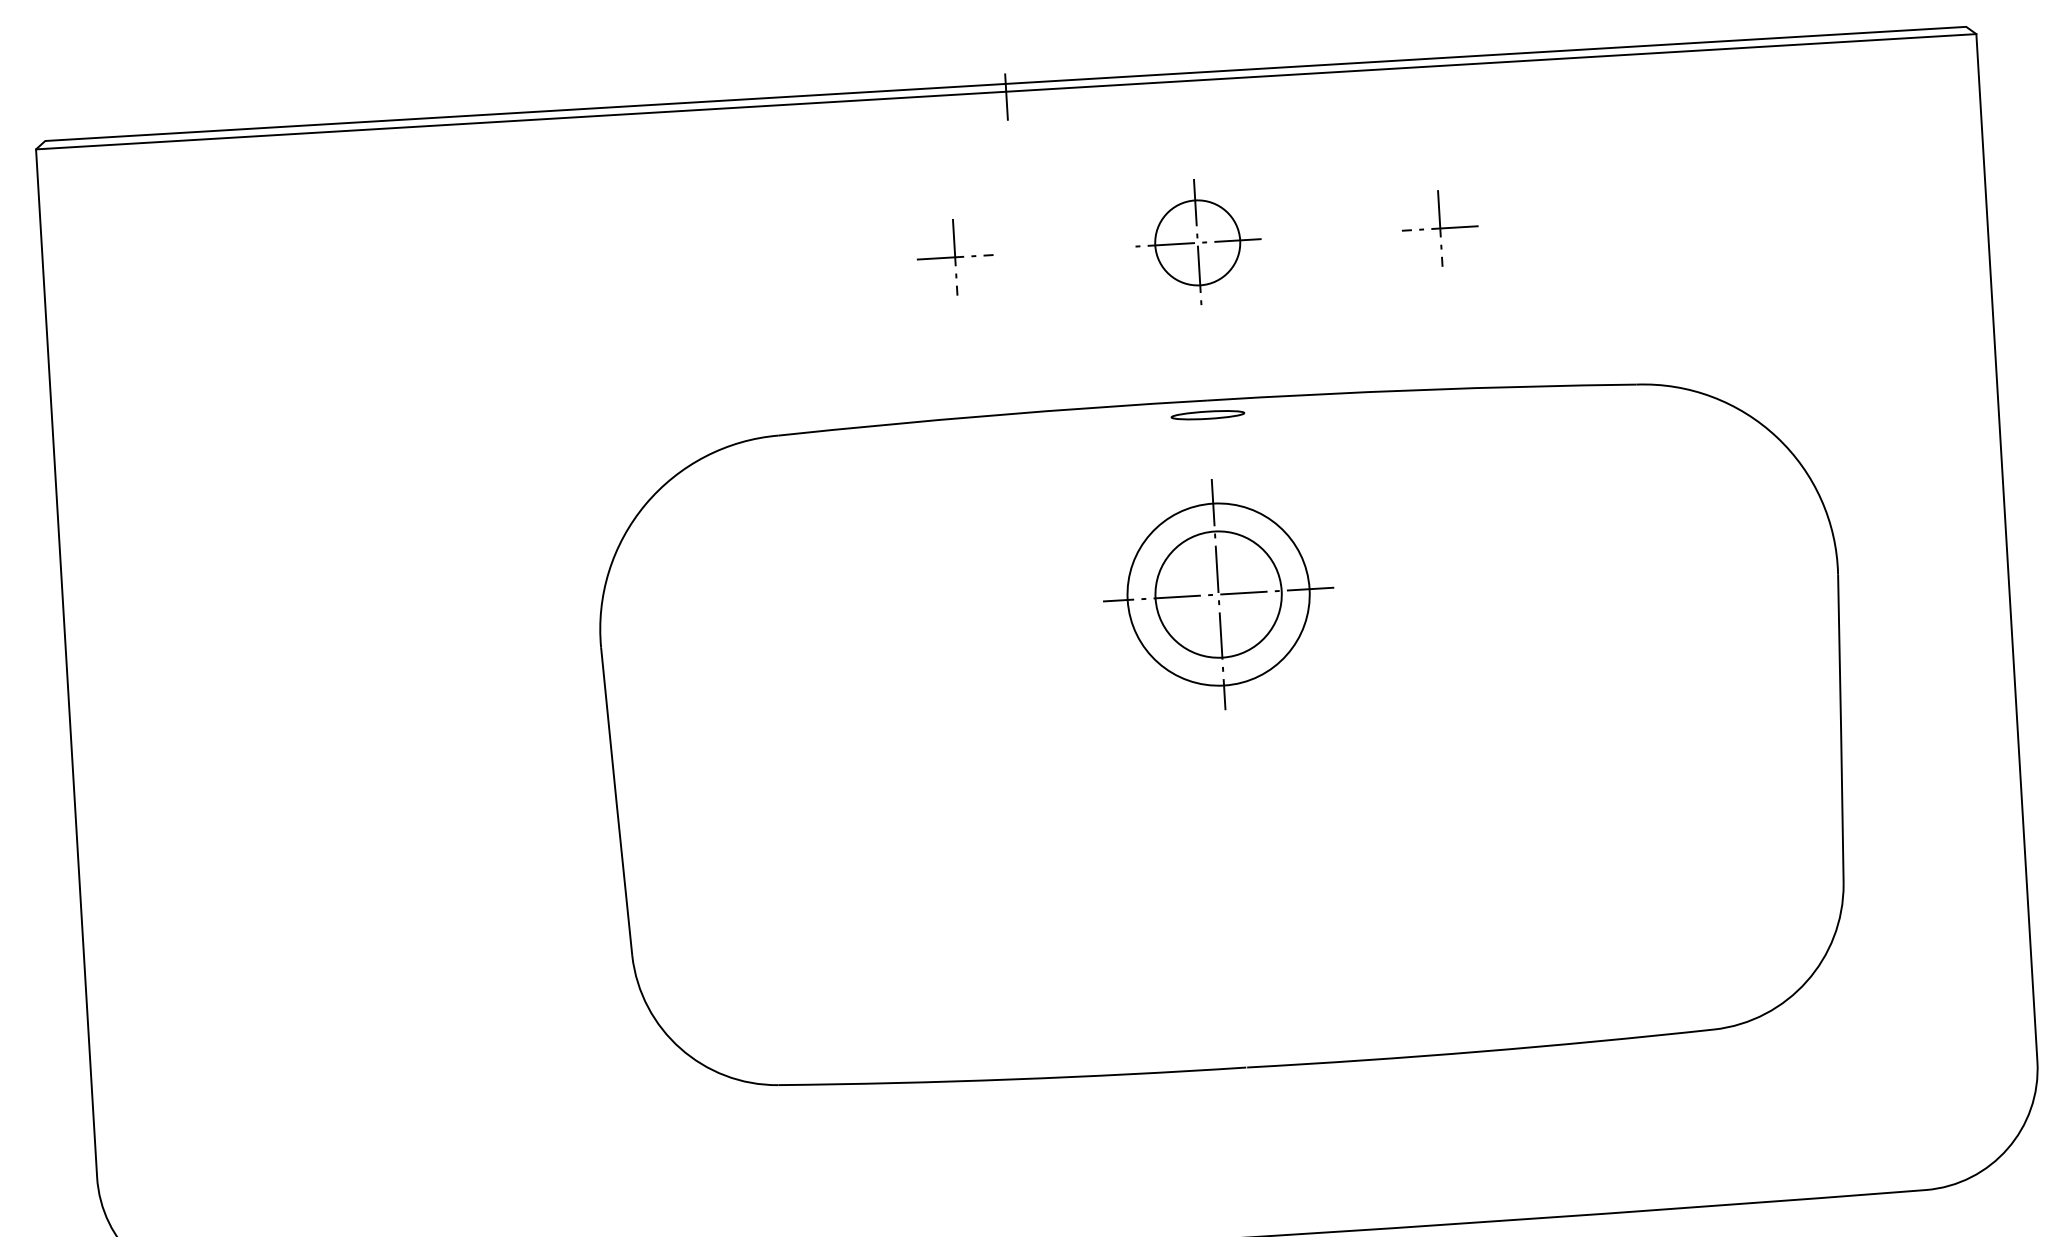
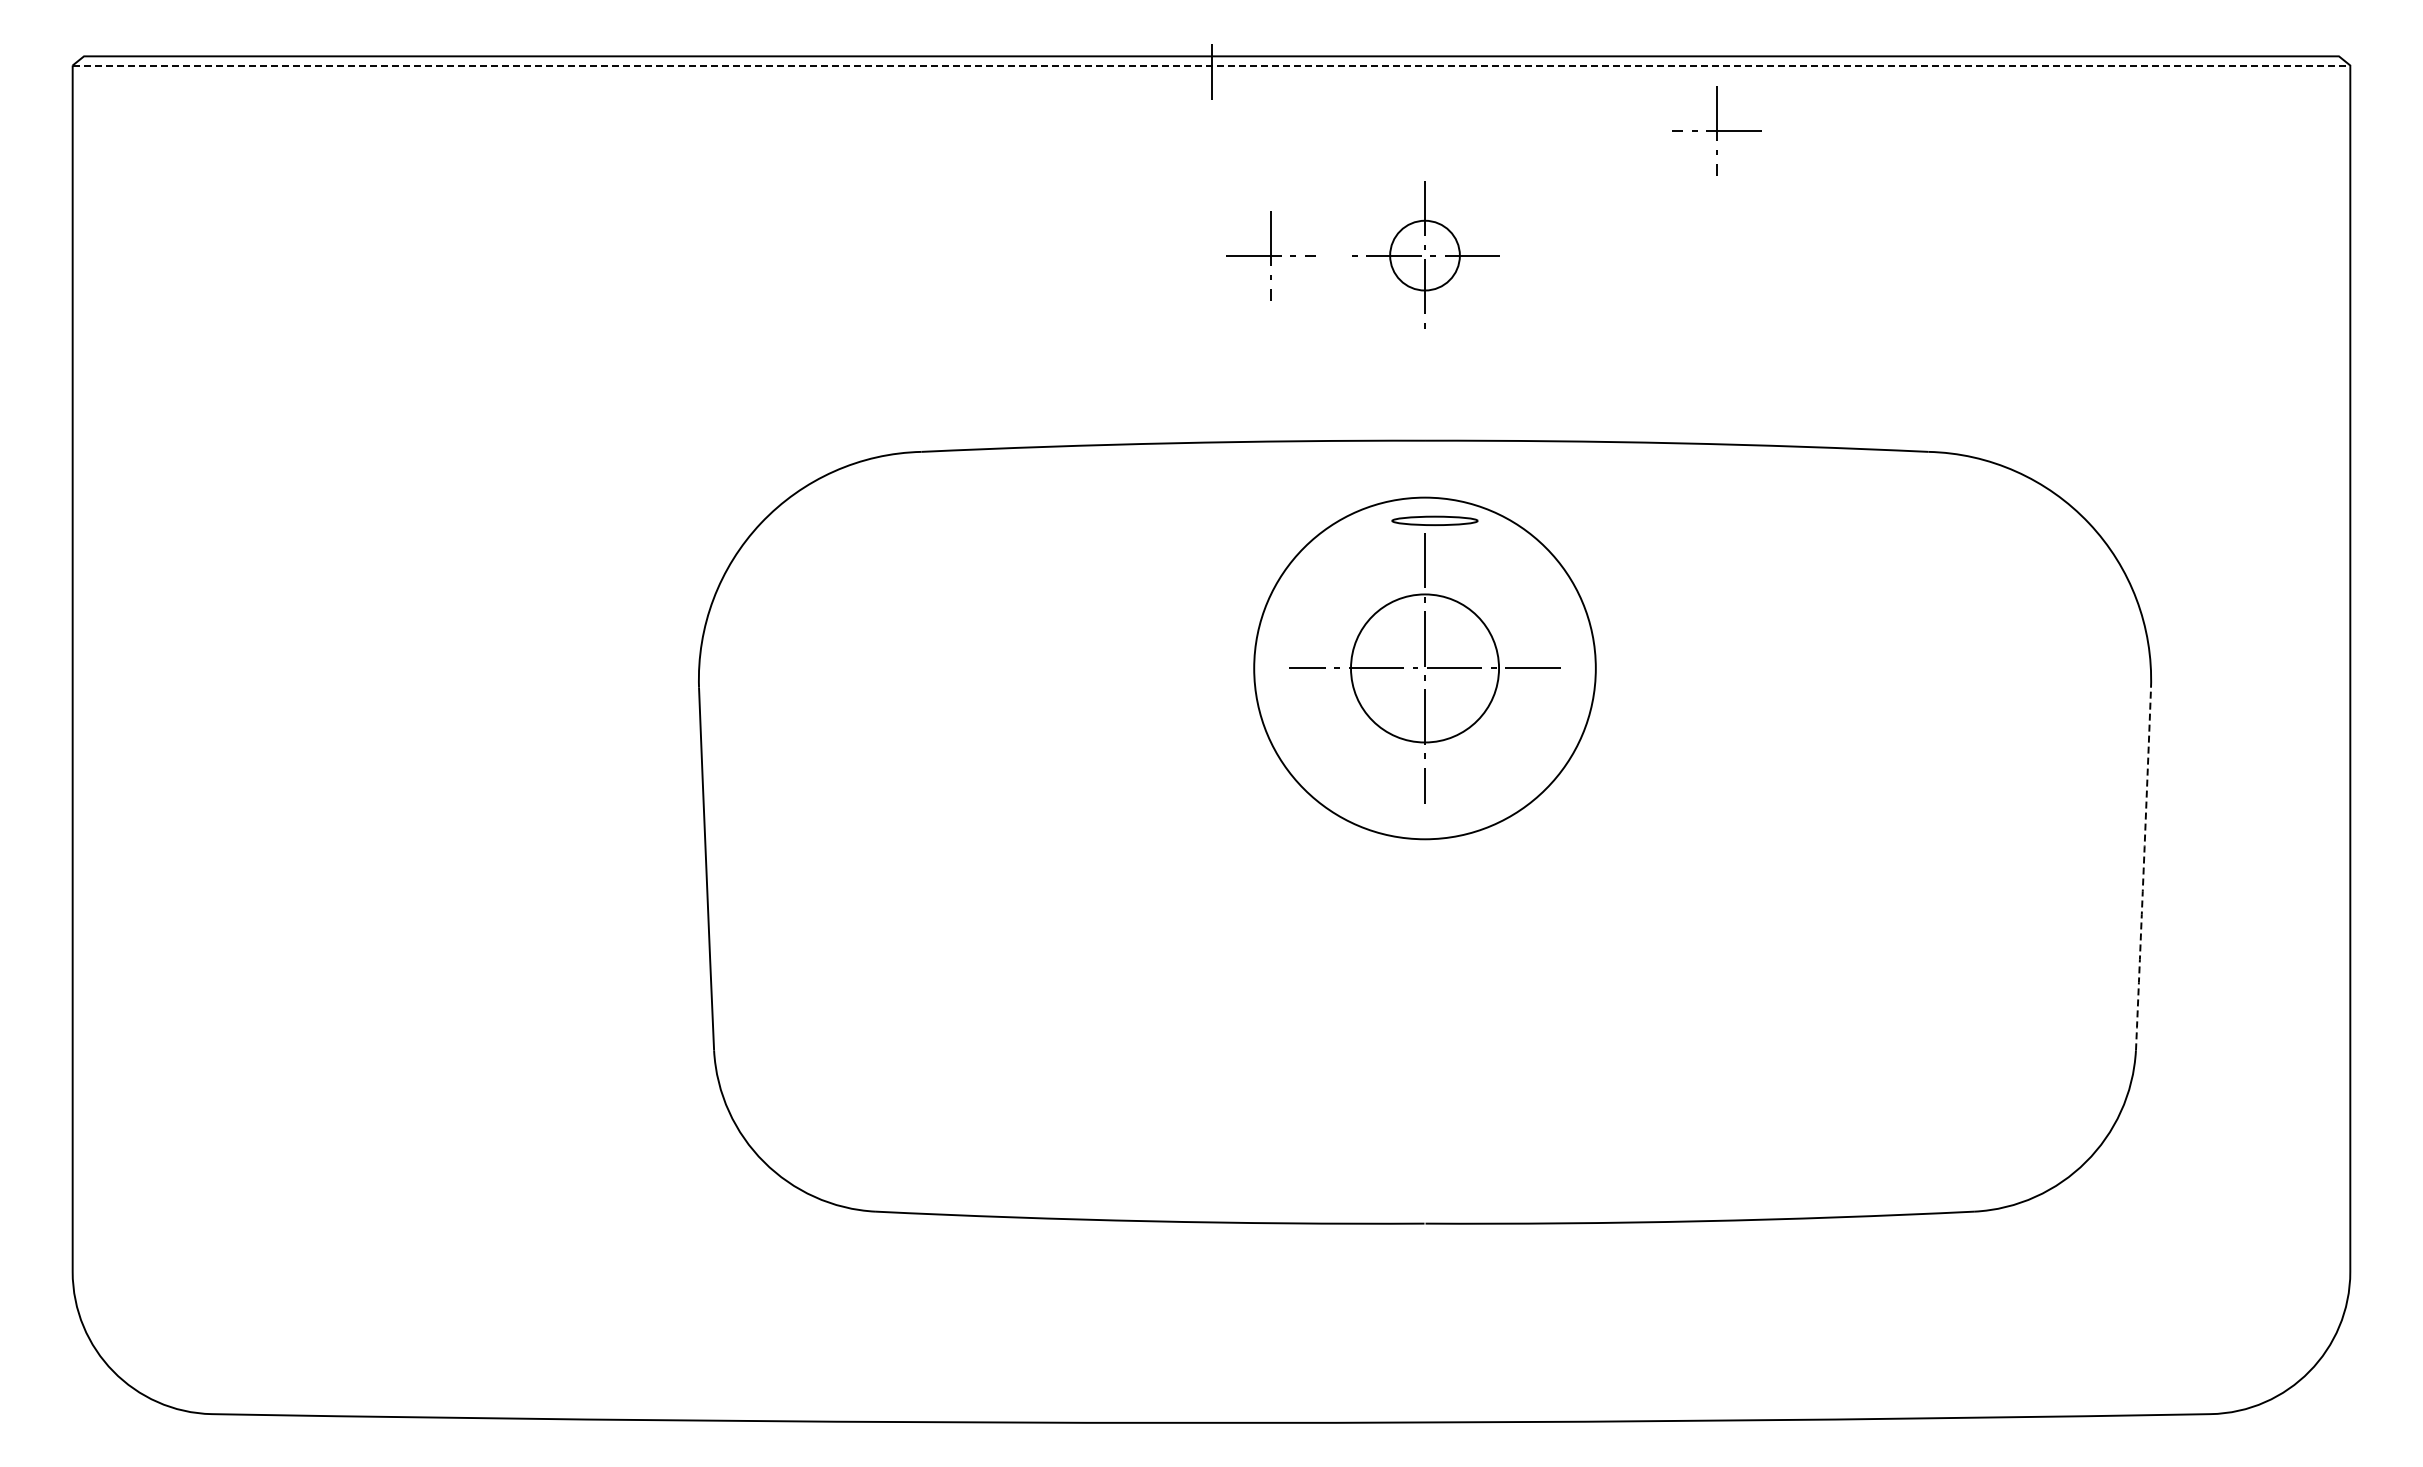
line: (1006, 91) -> (1211, 65), solid -> dashed
part: (1440, 228) -> (1716, 130), moved
circle: (1197, 242) -> (1424, 255), size x0.7
part: (954, 257) -> (1270, 255), moved
part: (1207, 414) -> (1434, 520), moved
circle: (1218, 594) -> (1424, 668), size x1.6
arc: (1840, 729) -> (2143, 869), solid -> dashed

